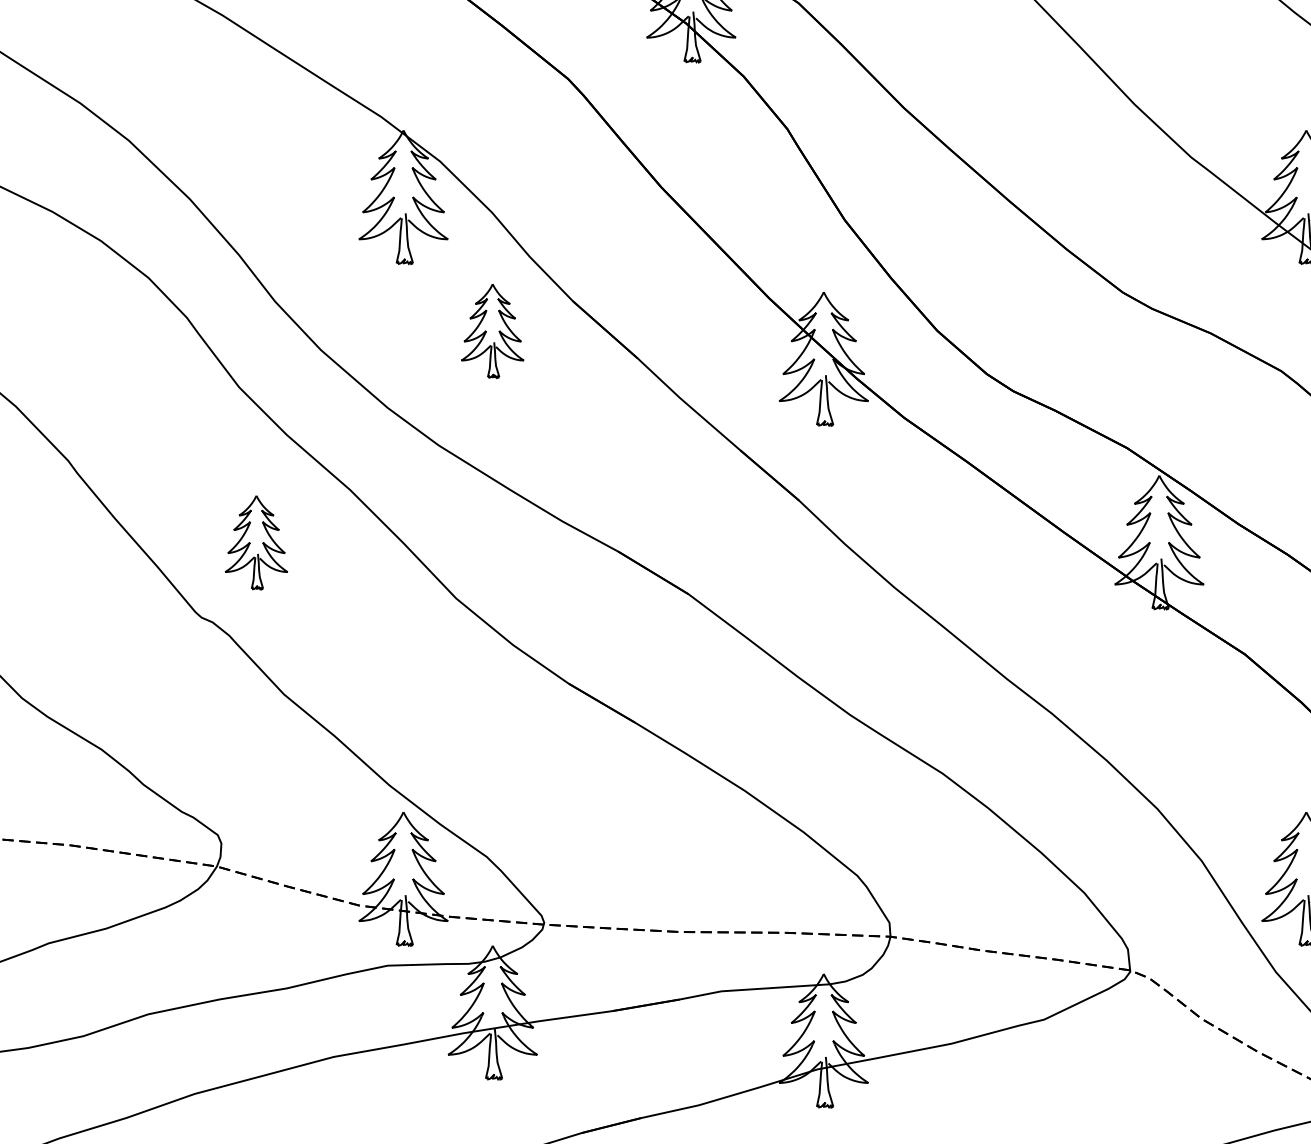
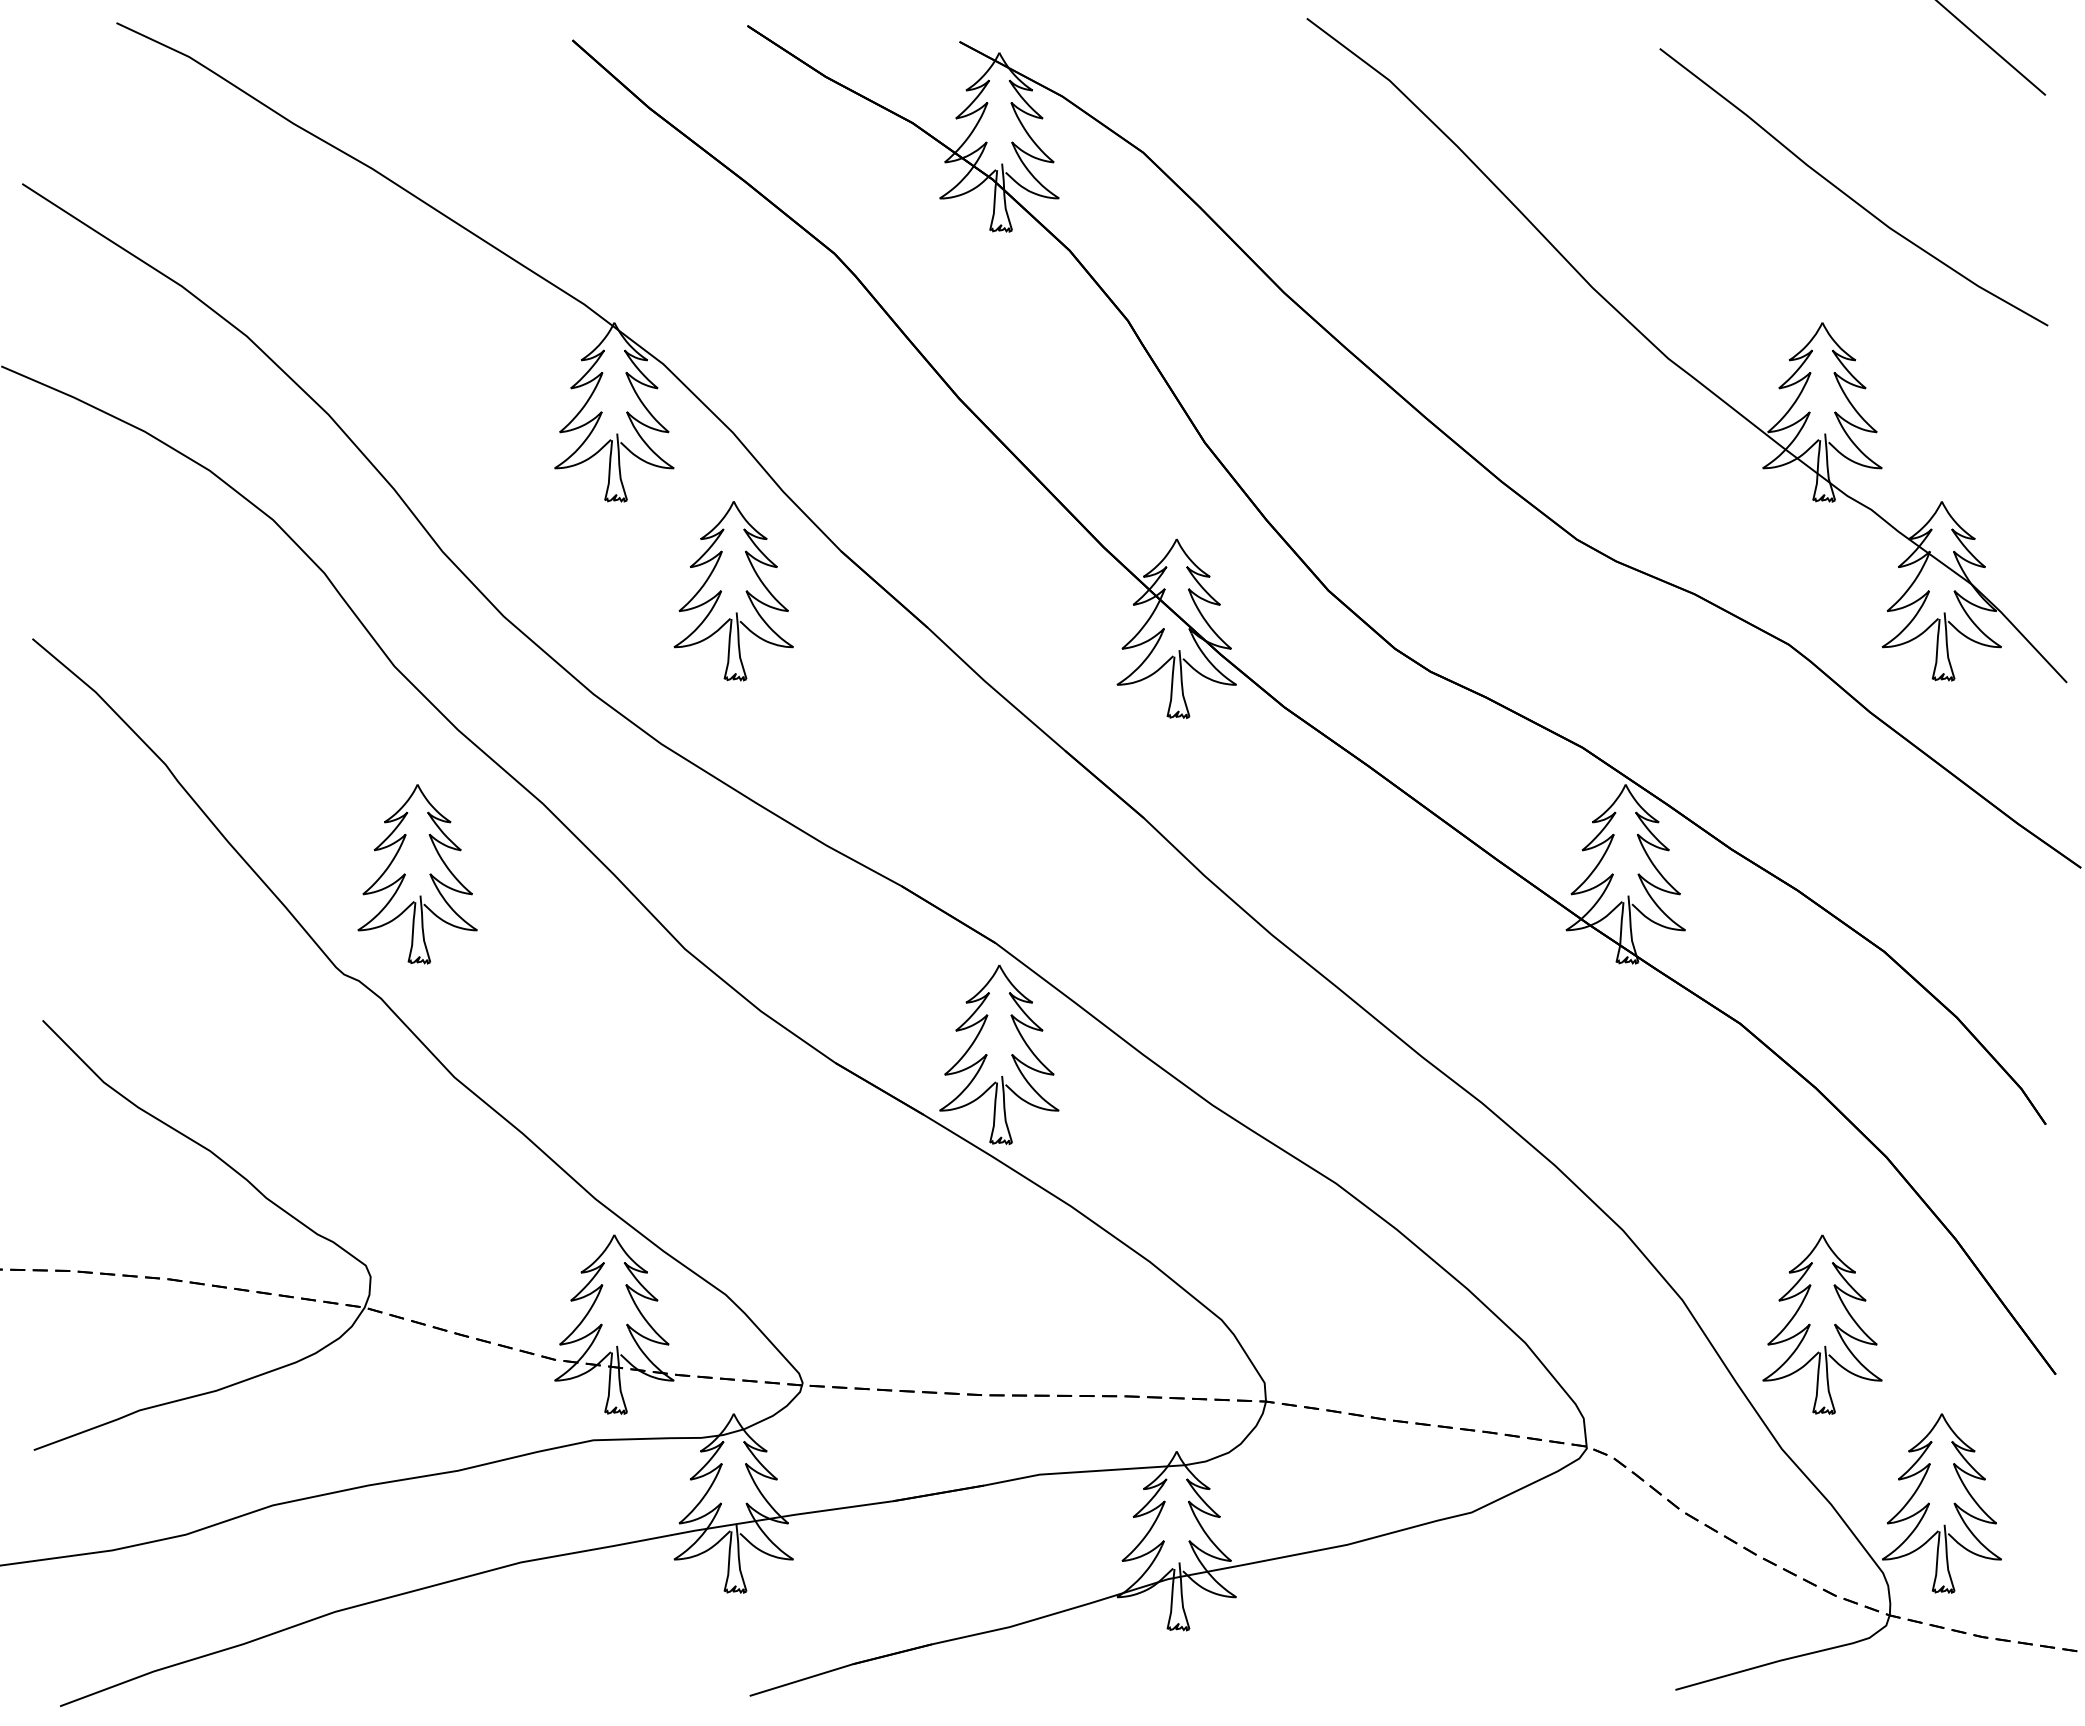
part: (492, 331) -> (733, 591), size x1.43
part: (256, 542) -> (417, 874), size x1.43
part: (682, 677) -> (987, 1054), added

